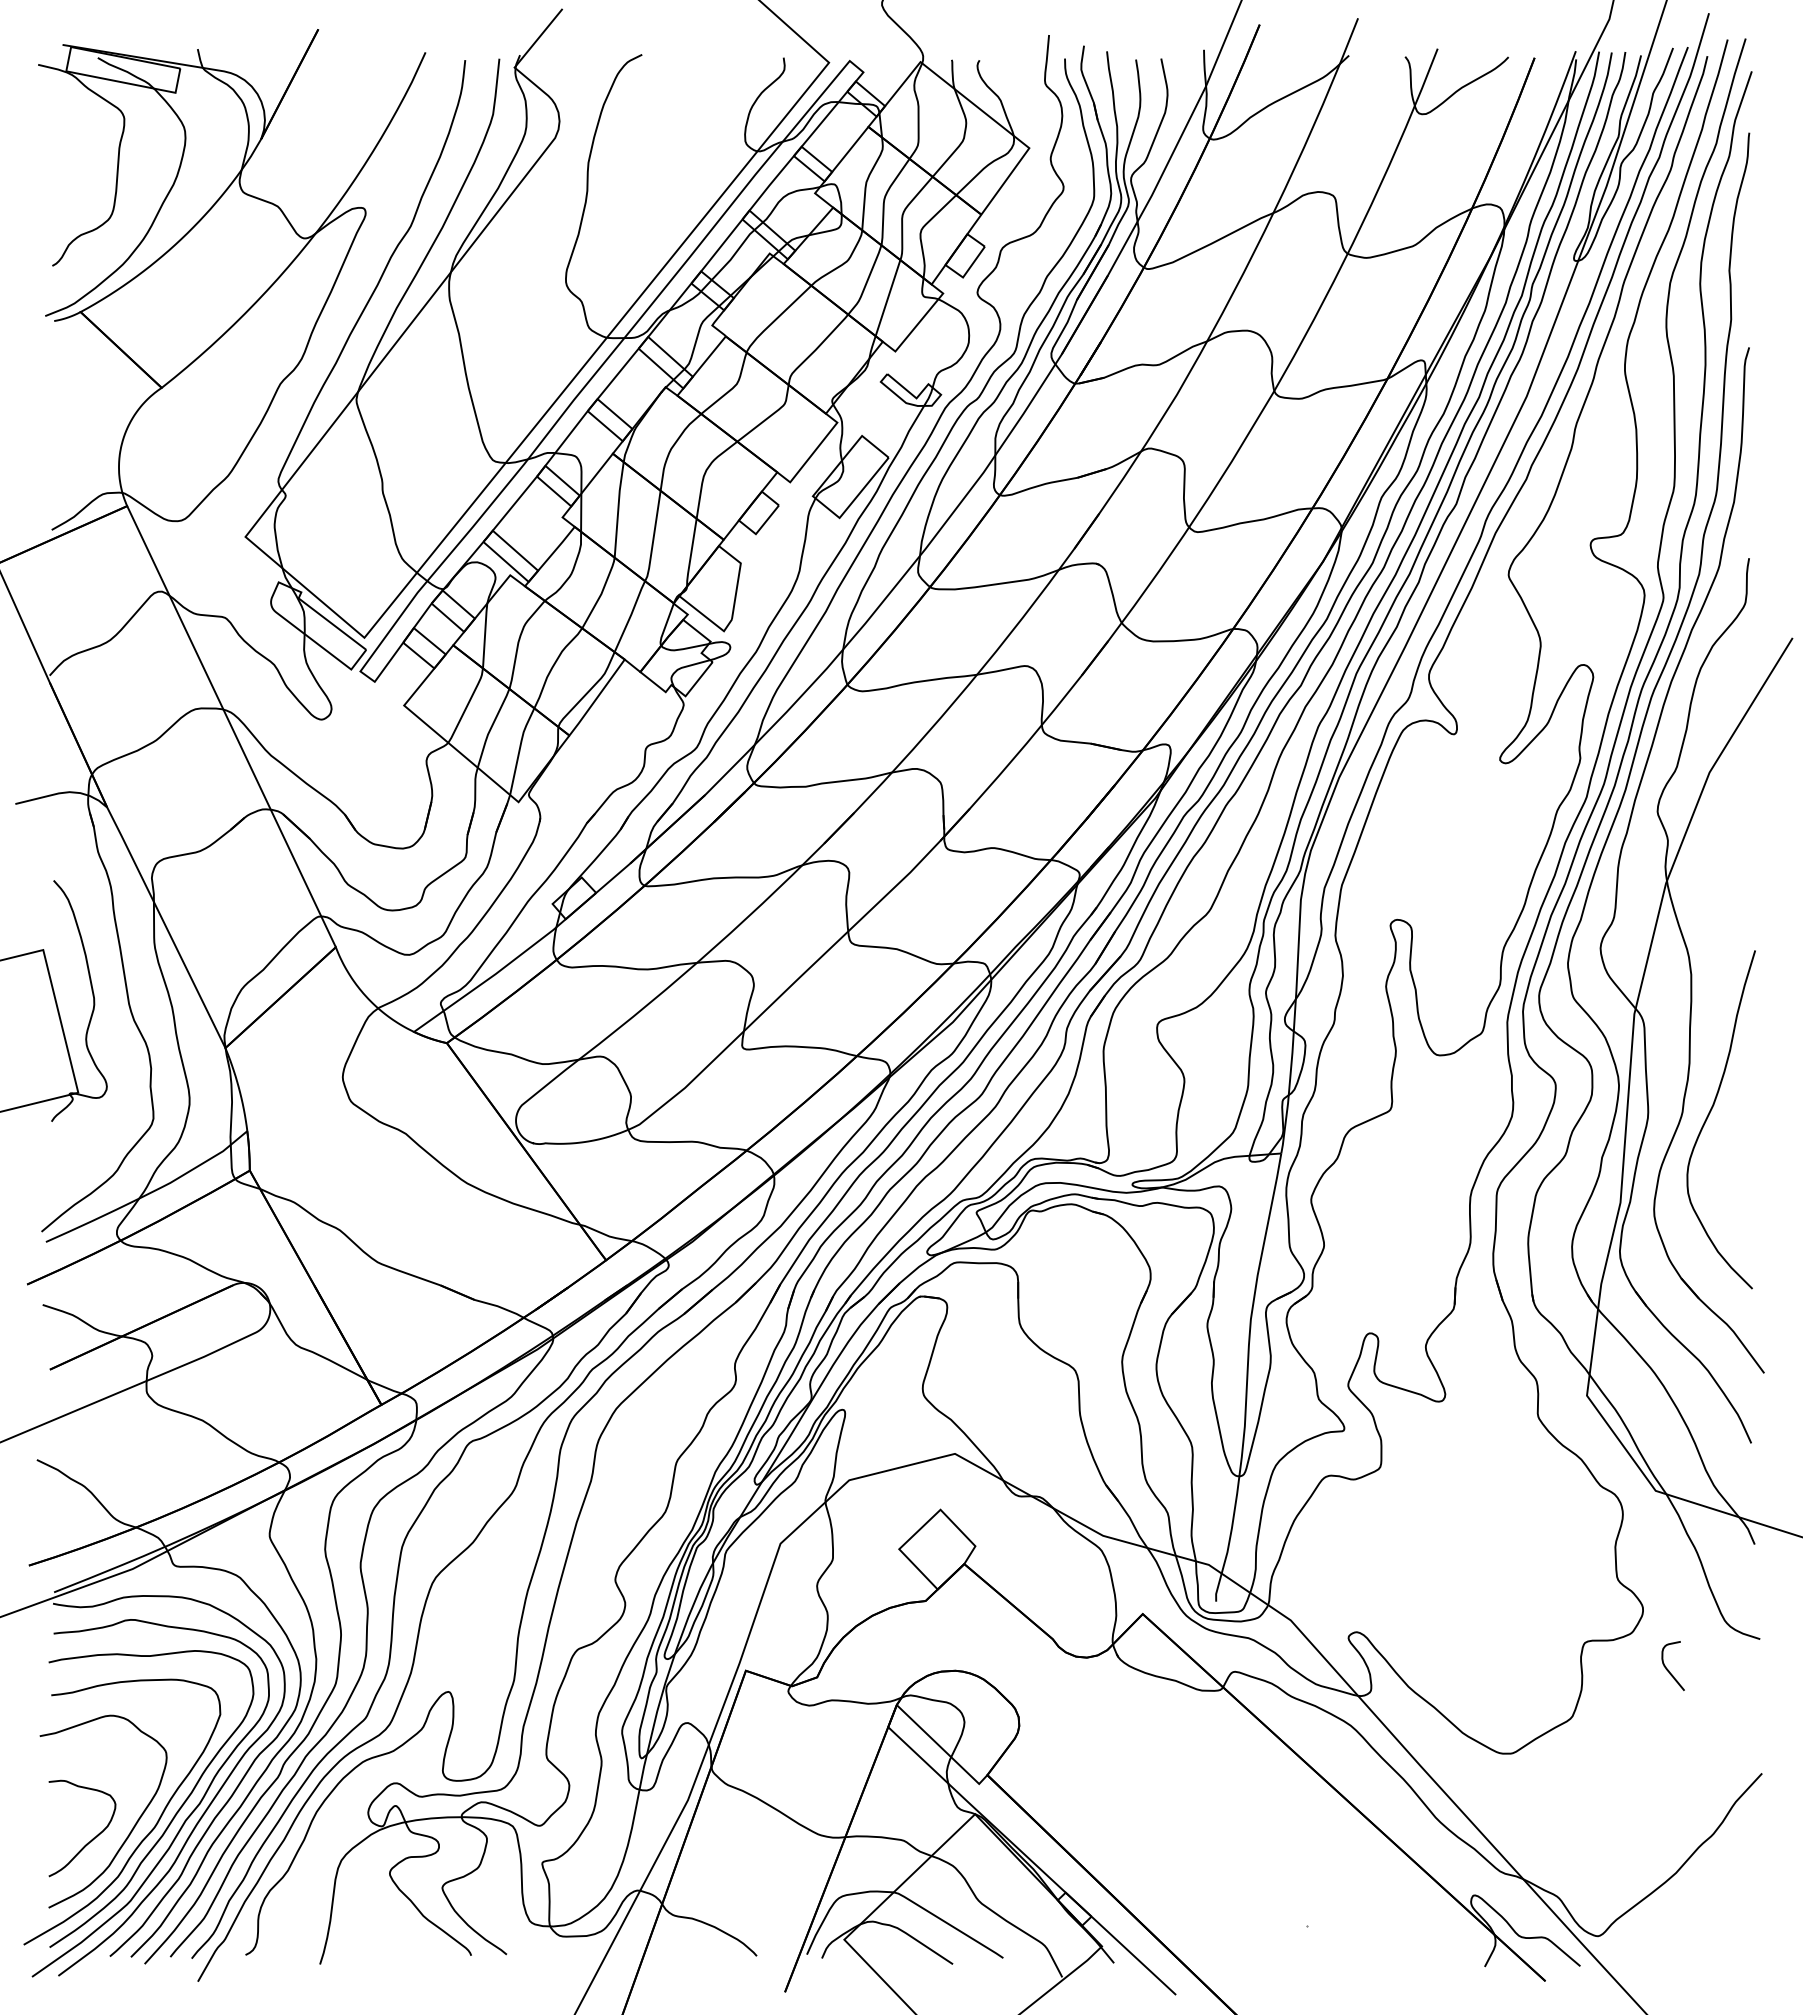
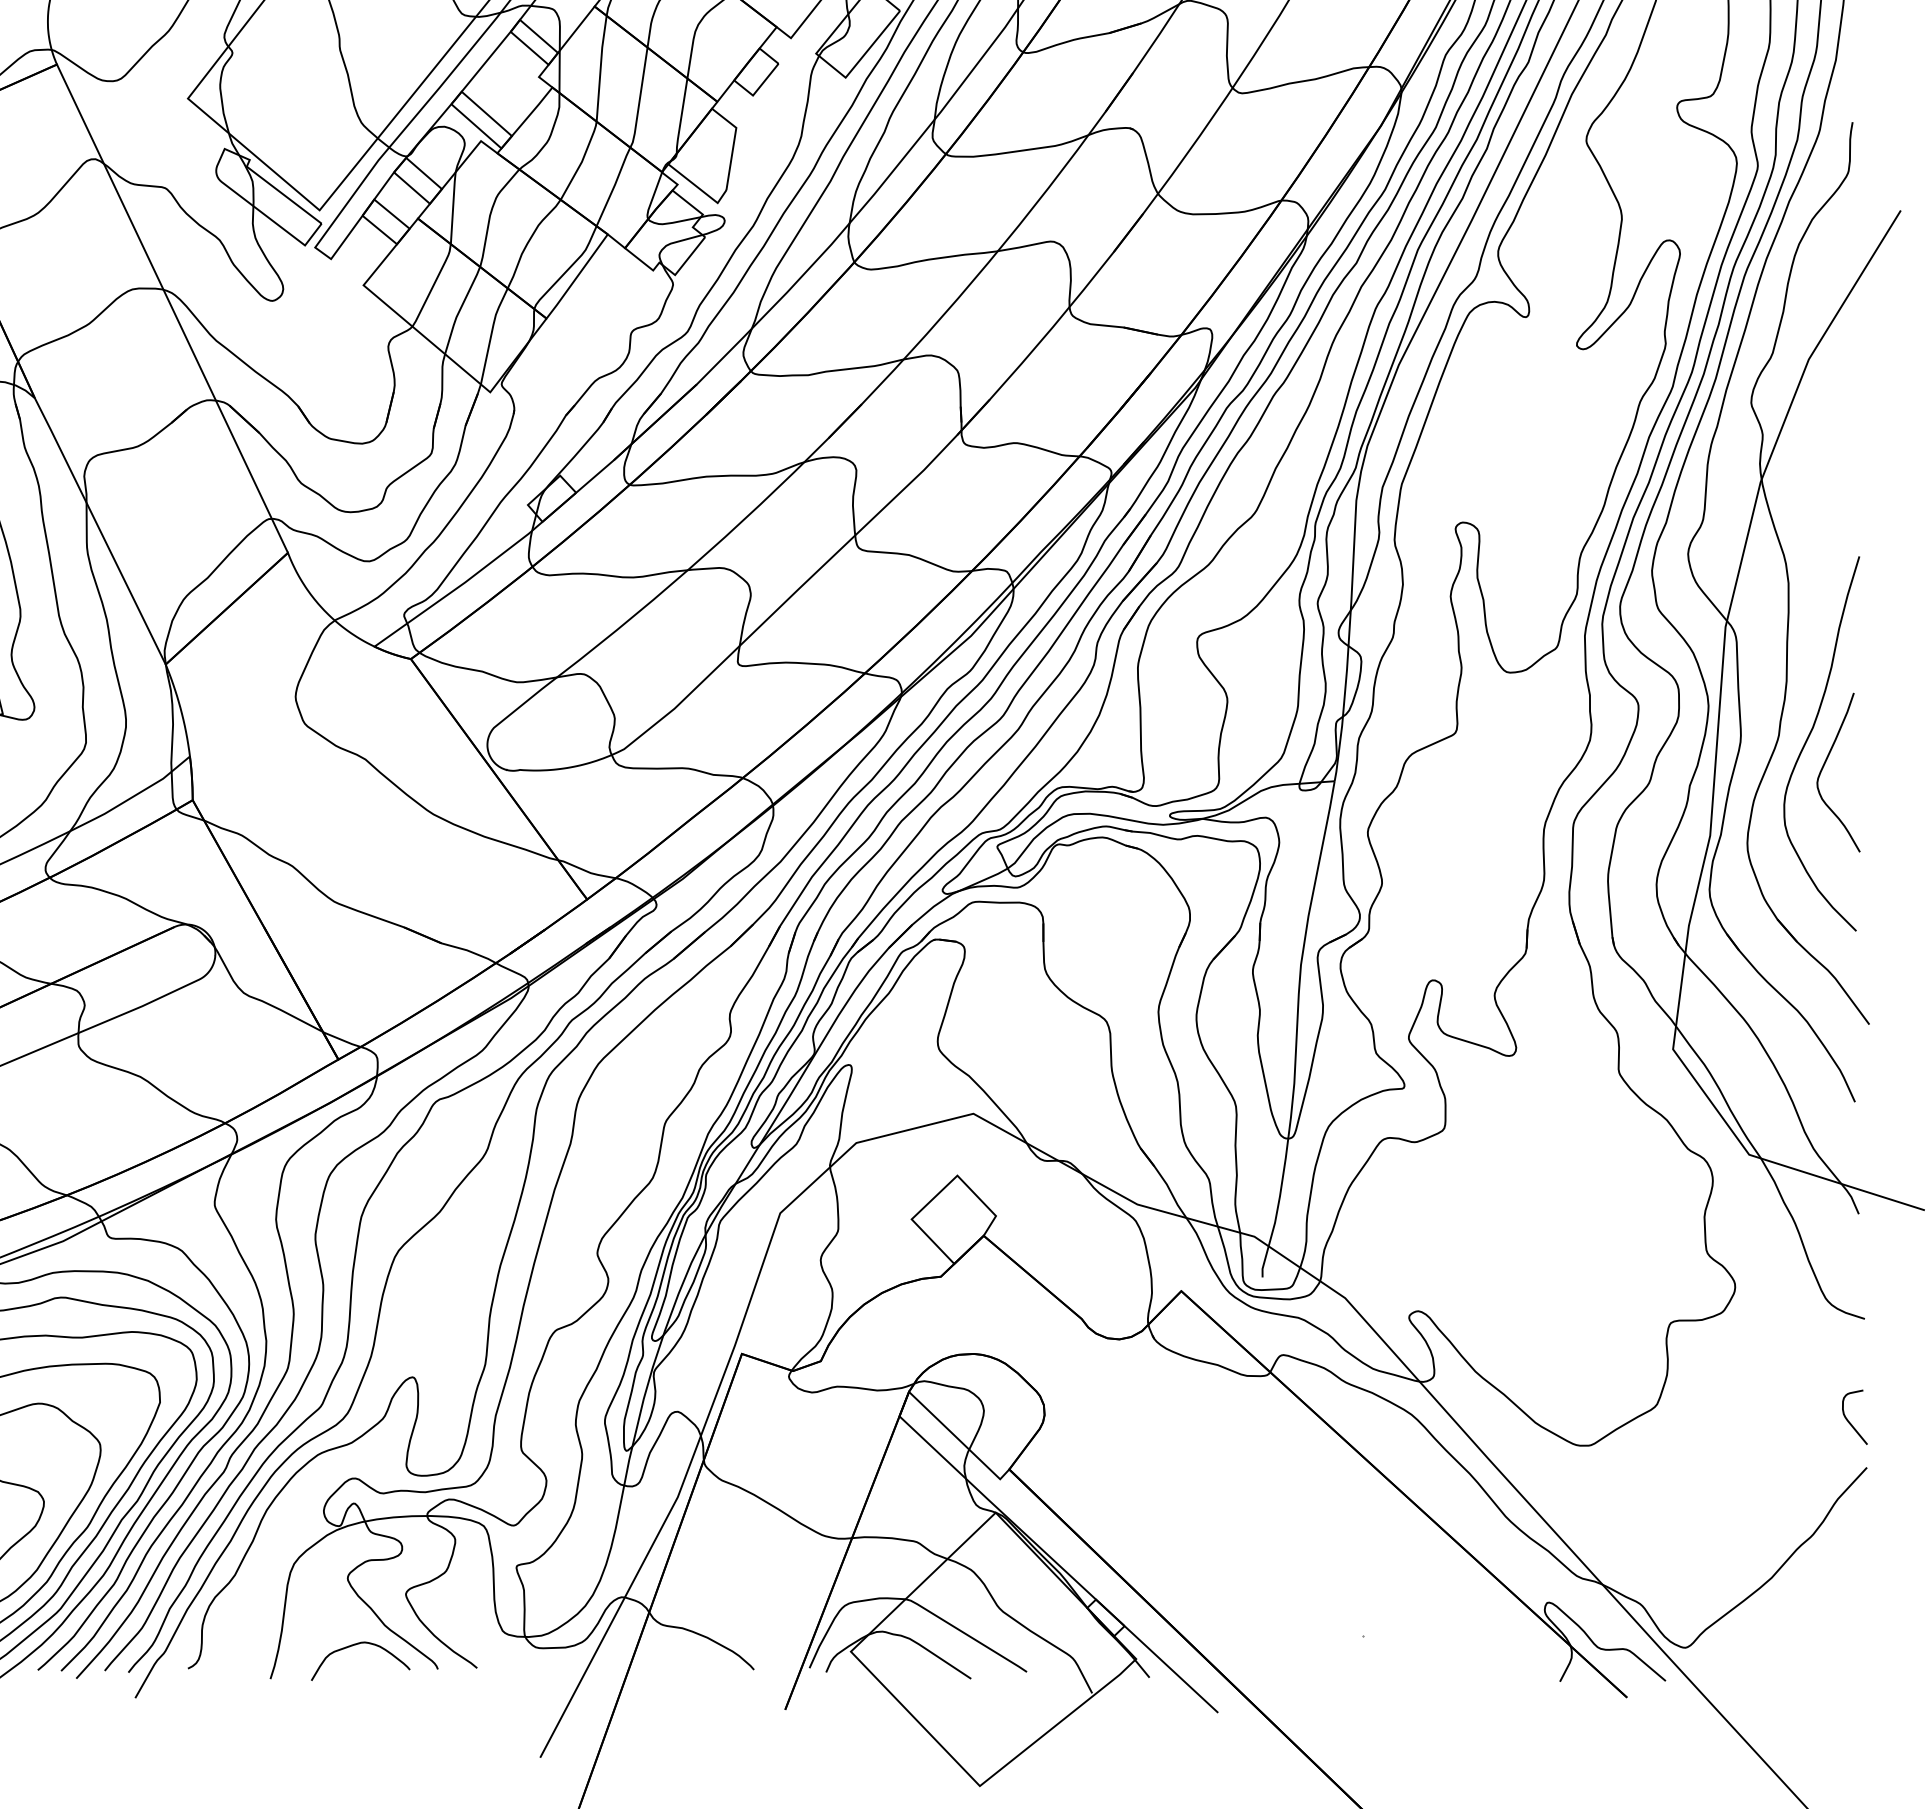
curve: (1724, 1138) -> (1825, 764), added
curve: (1668, 1669) -> (1849, 1421), moved
curve: (396, 1934) -> (355, 1645), added

